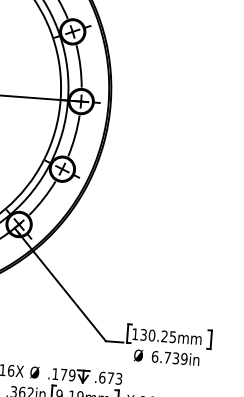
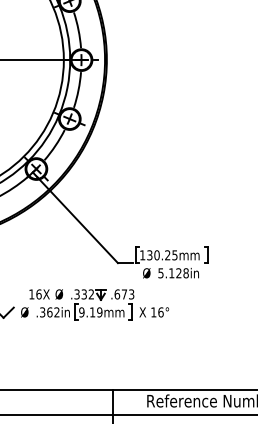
text: (169, 358) -> (173, 273), 6.739in -> 5.128in
text: (64, 374) -> (84, 294), .179 -> .332

